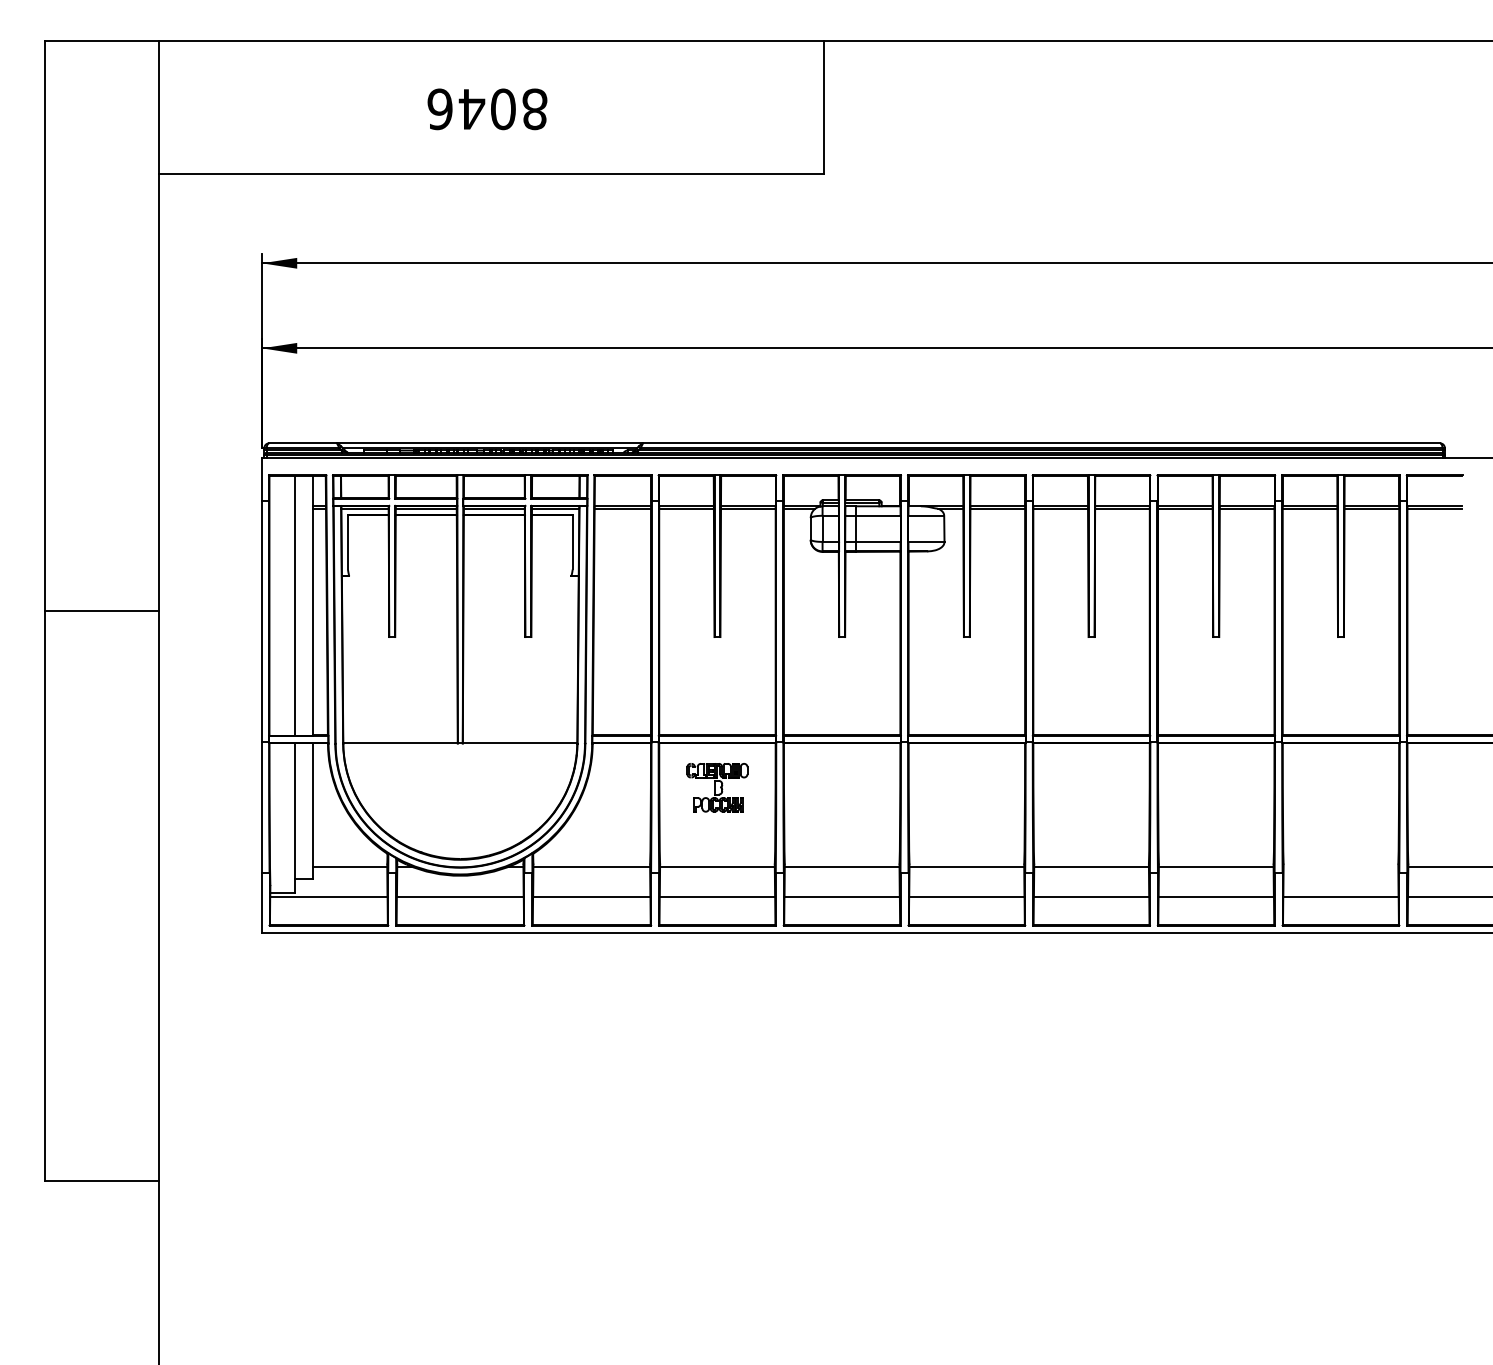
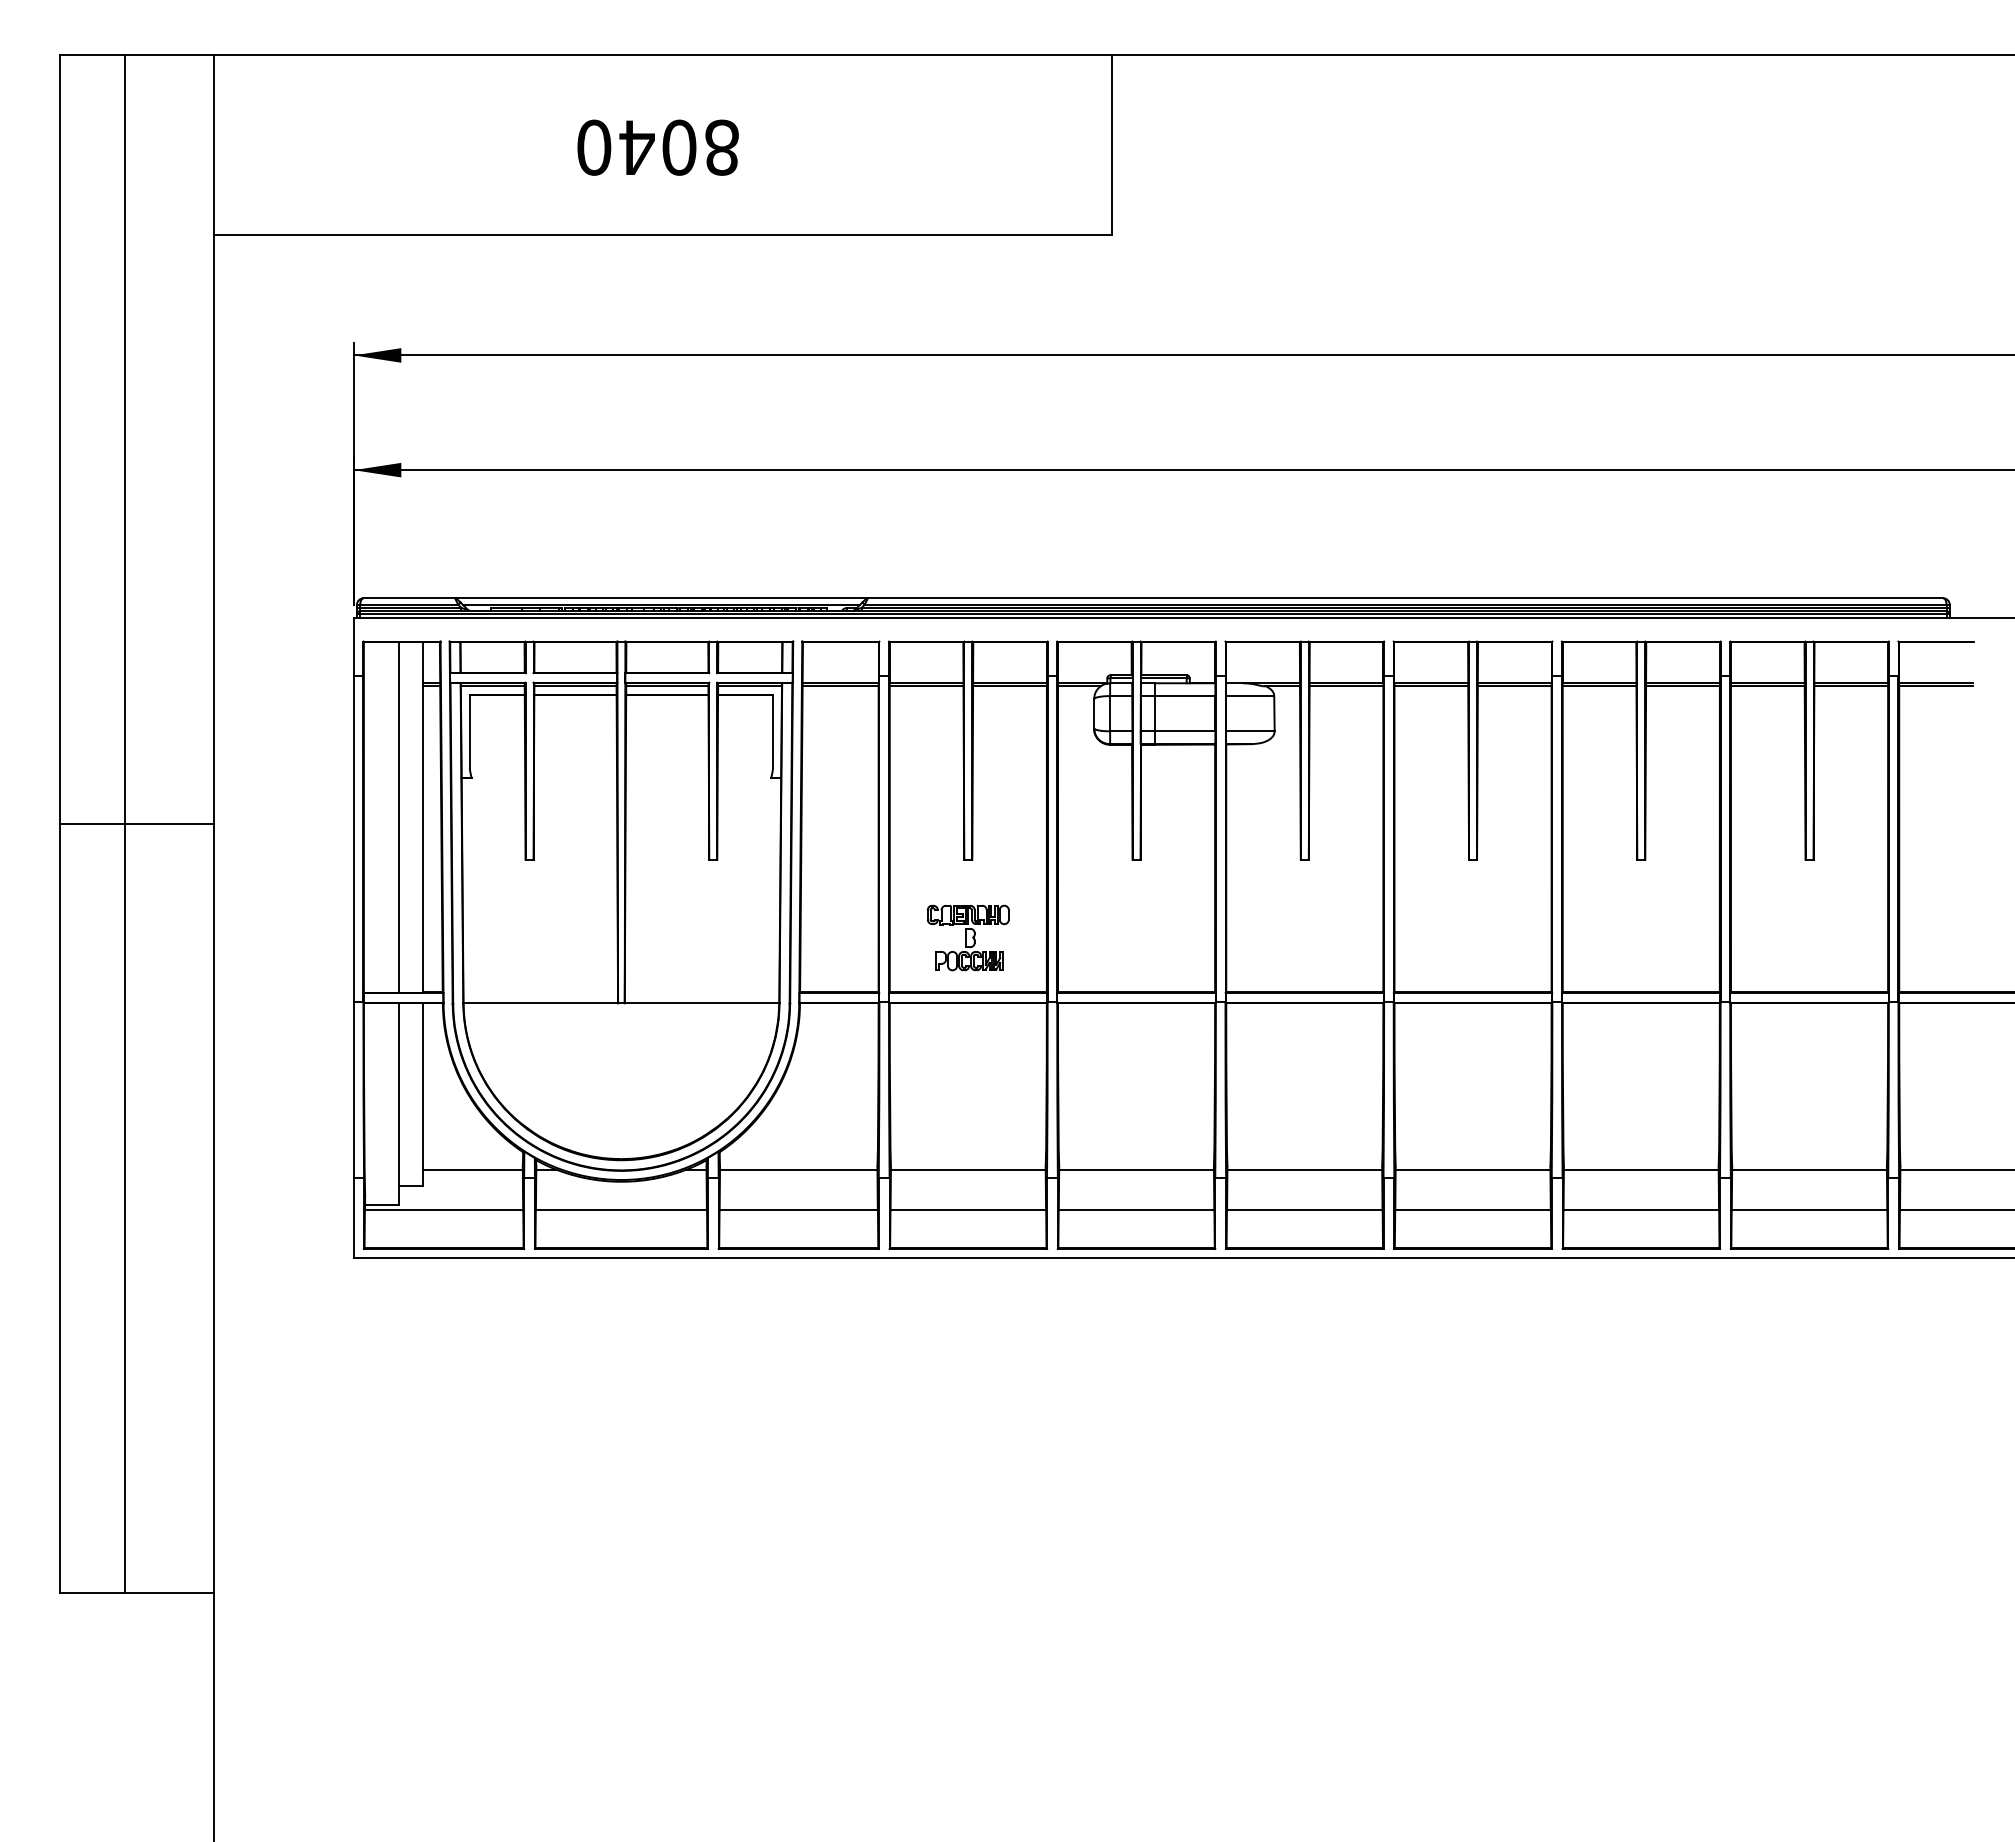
text: (440, 109) -> (594, 147), 8046 -> 8040
line: (92, 610) -> (124, 824), added
part: (716, 787) -> (967, 937), moved
line: (1340, 866) -> (1809, 1169), added

